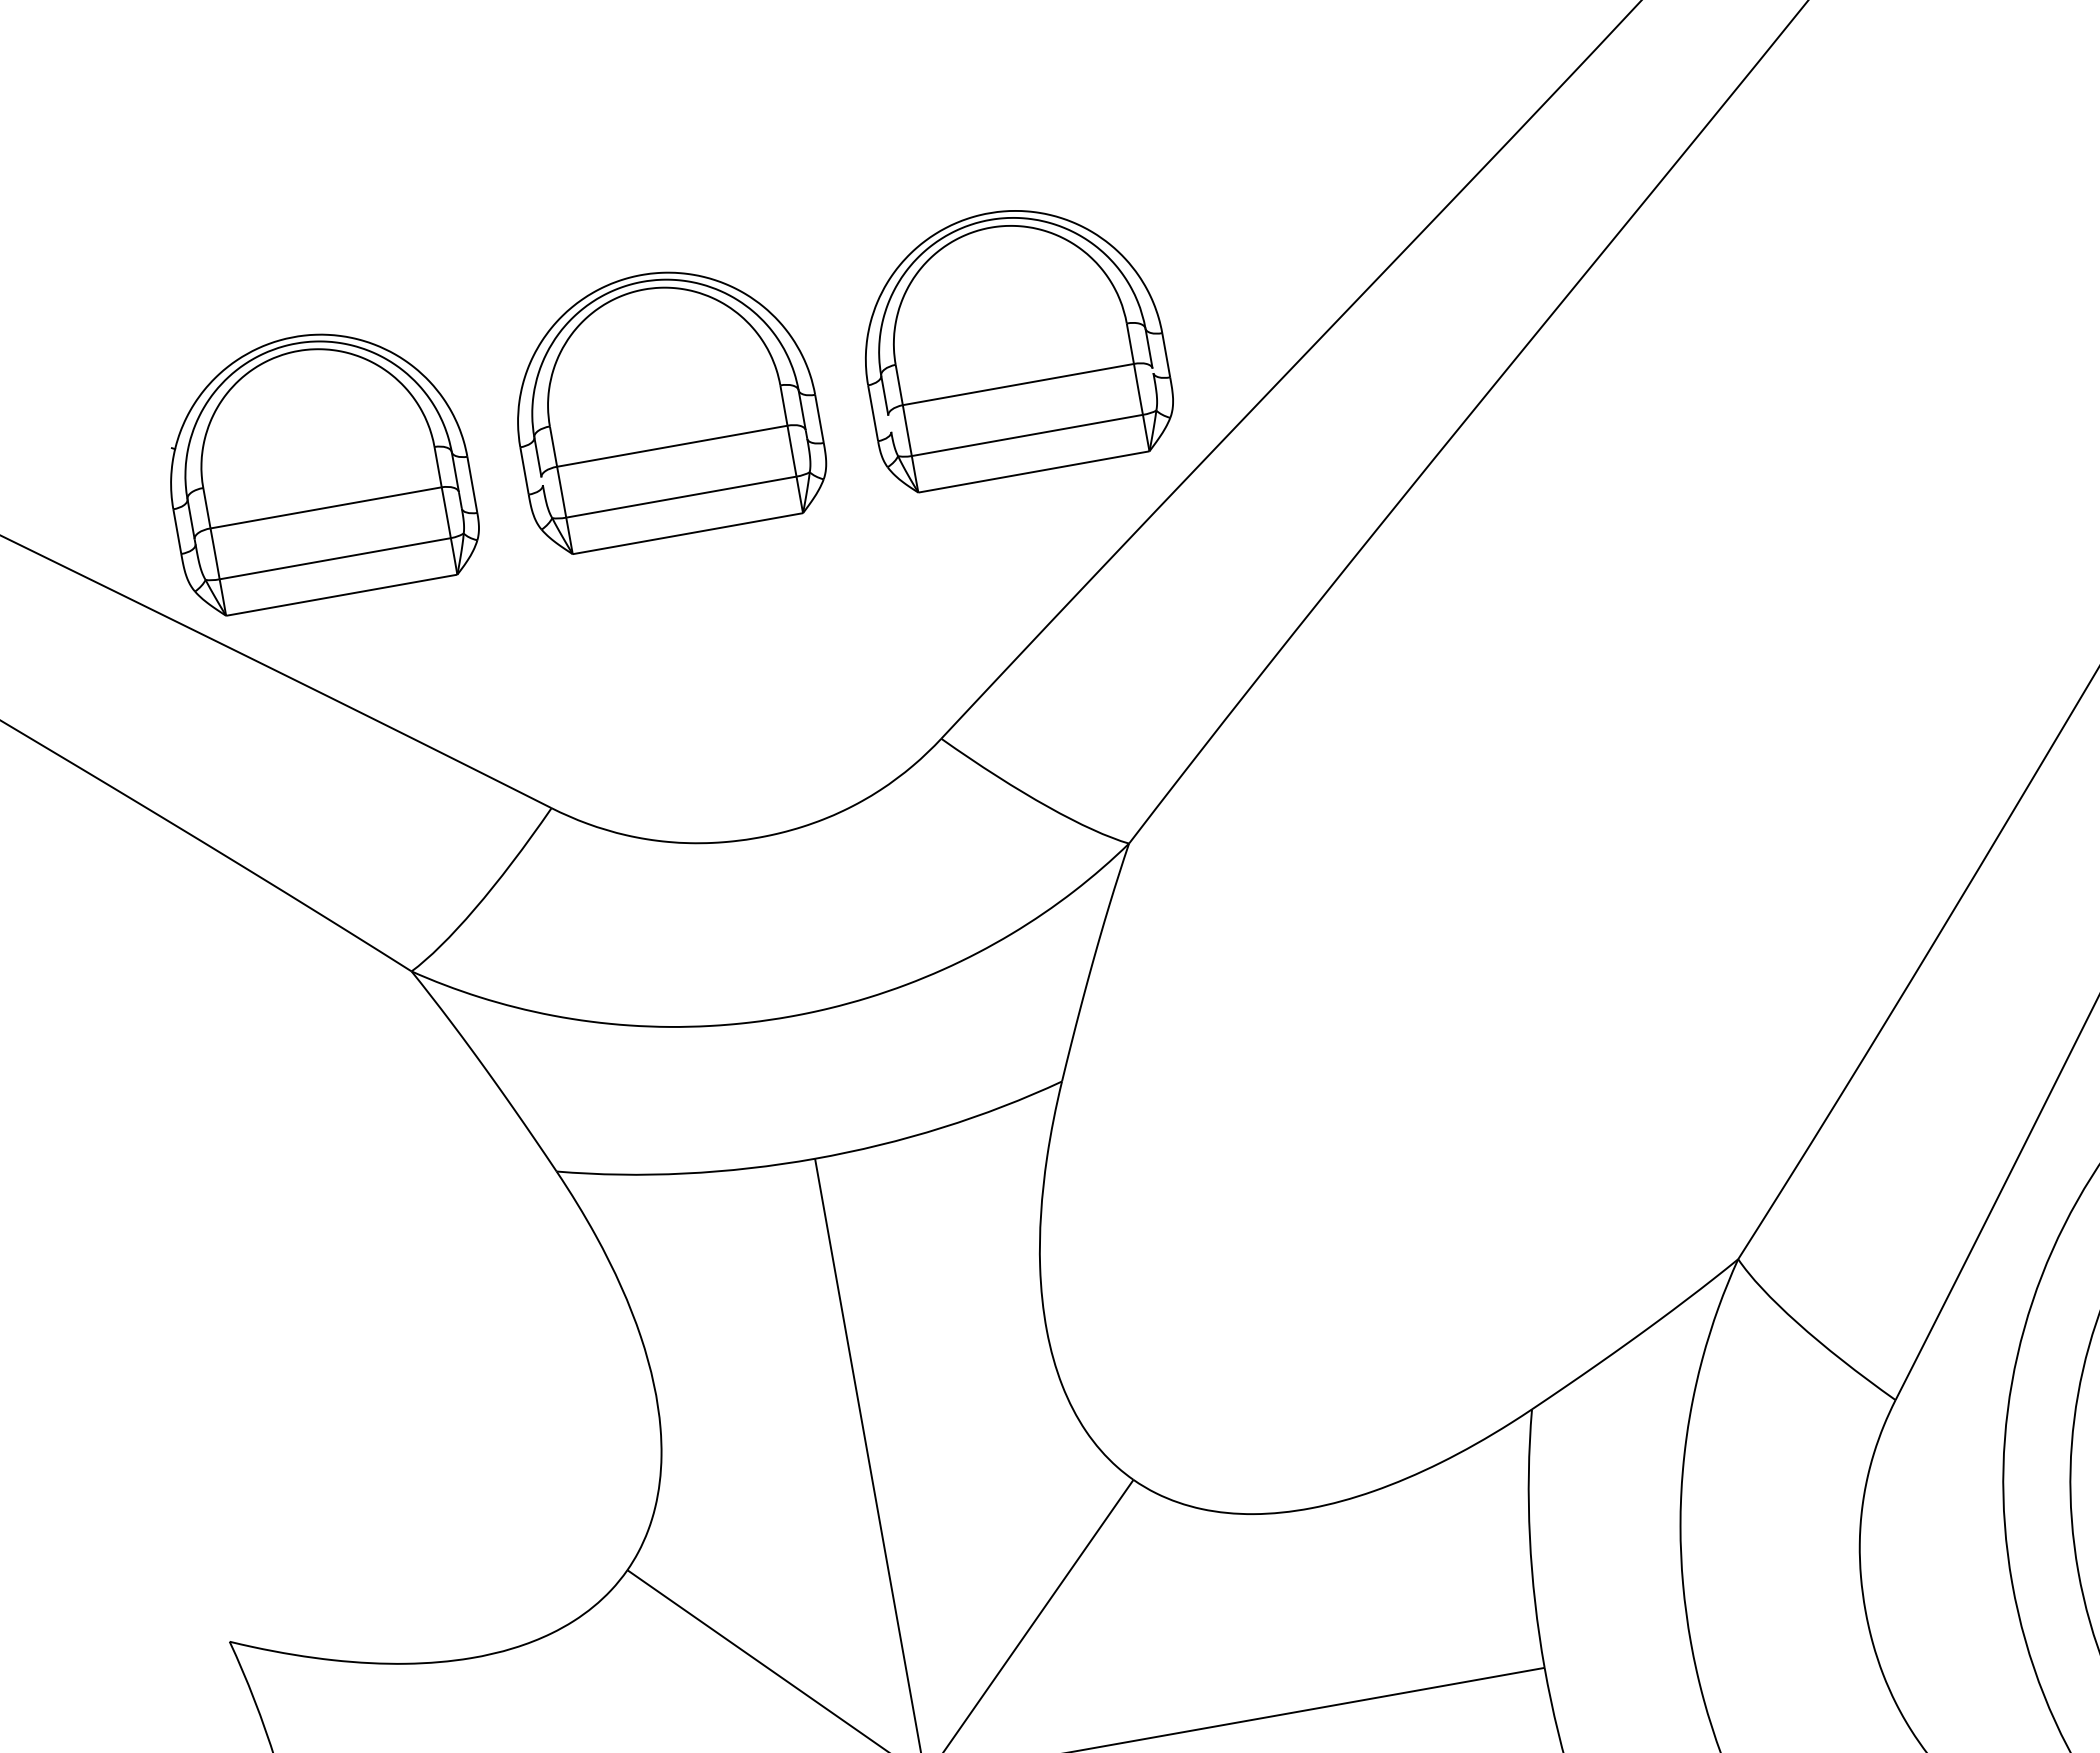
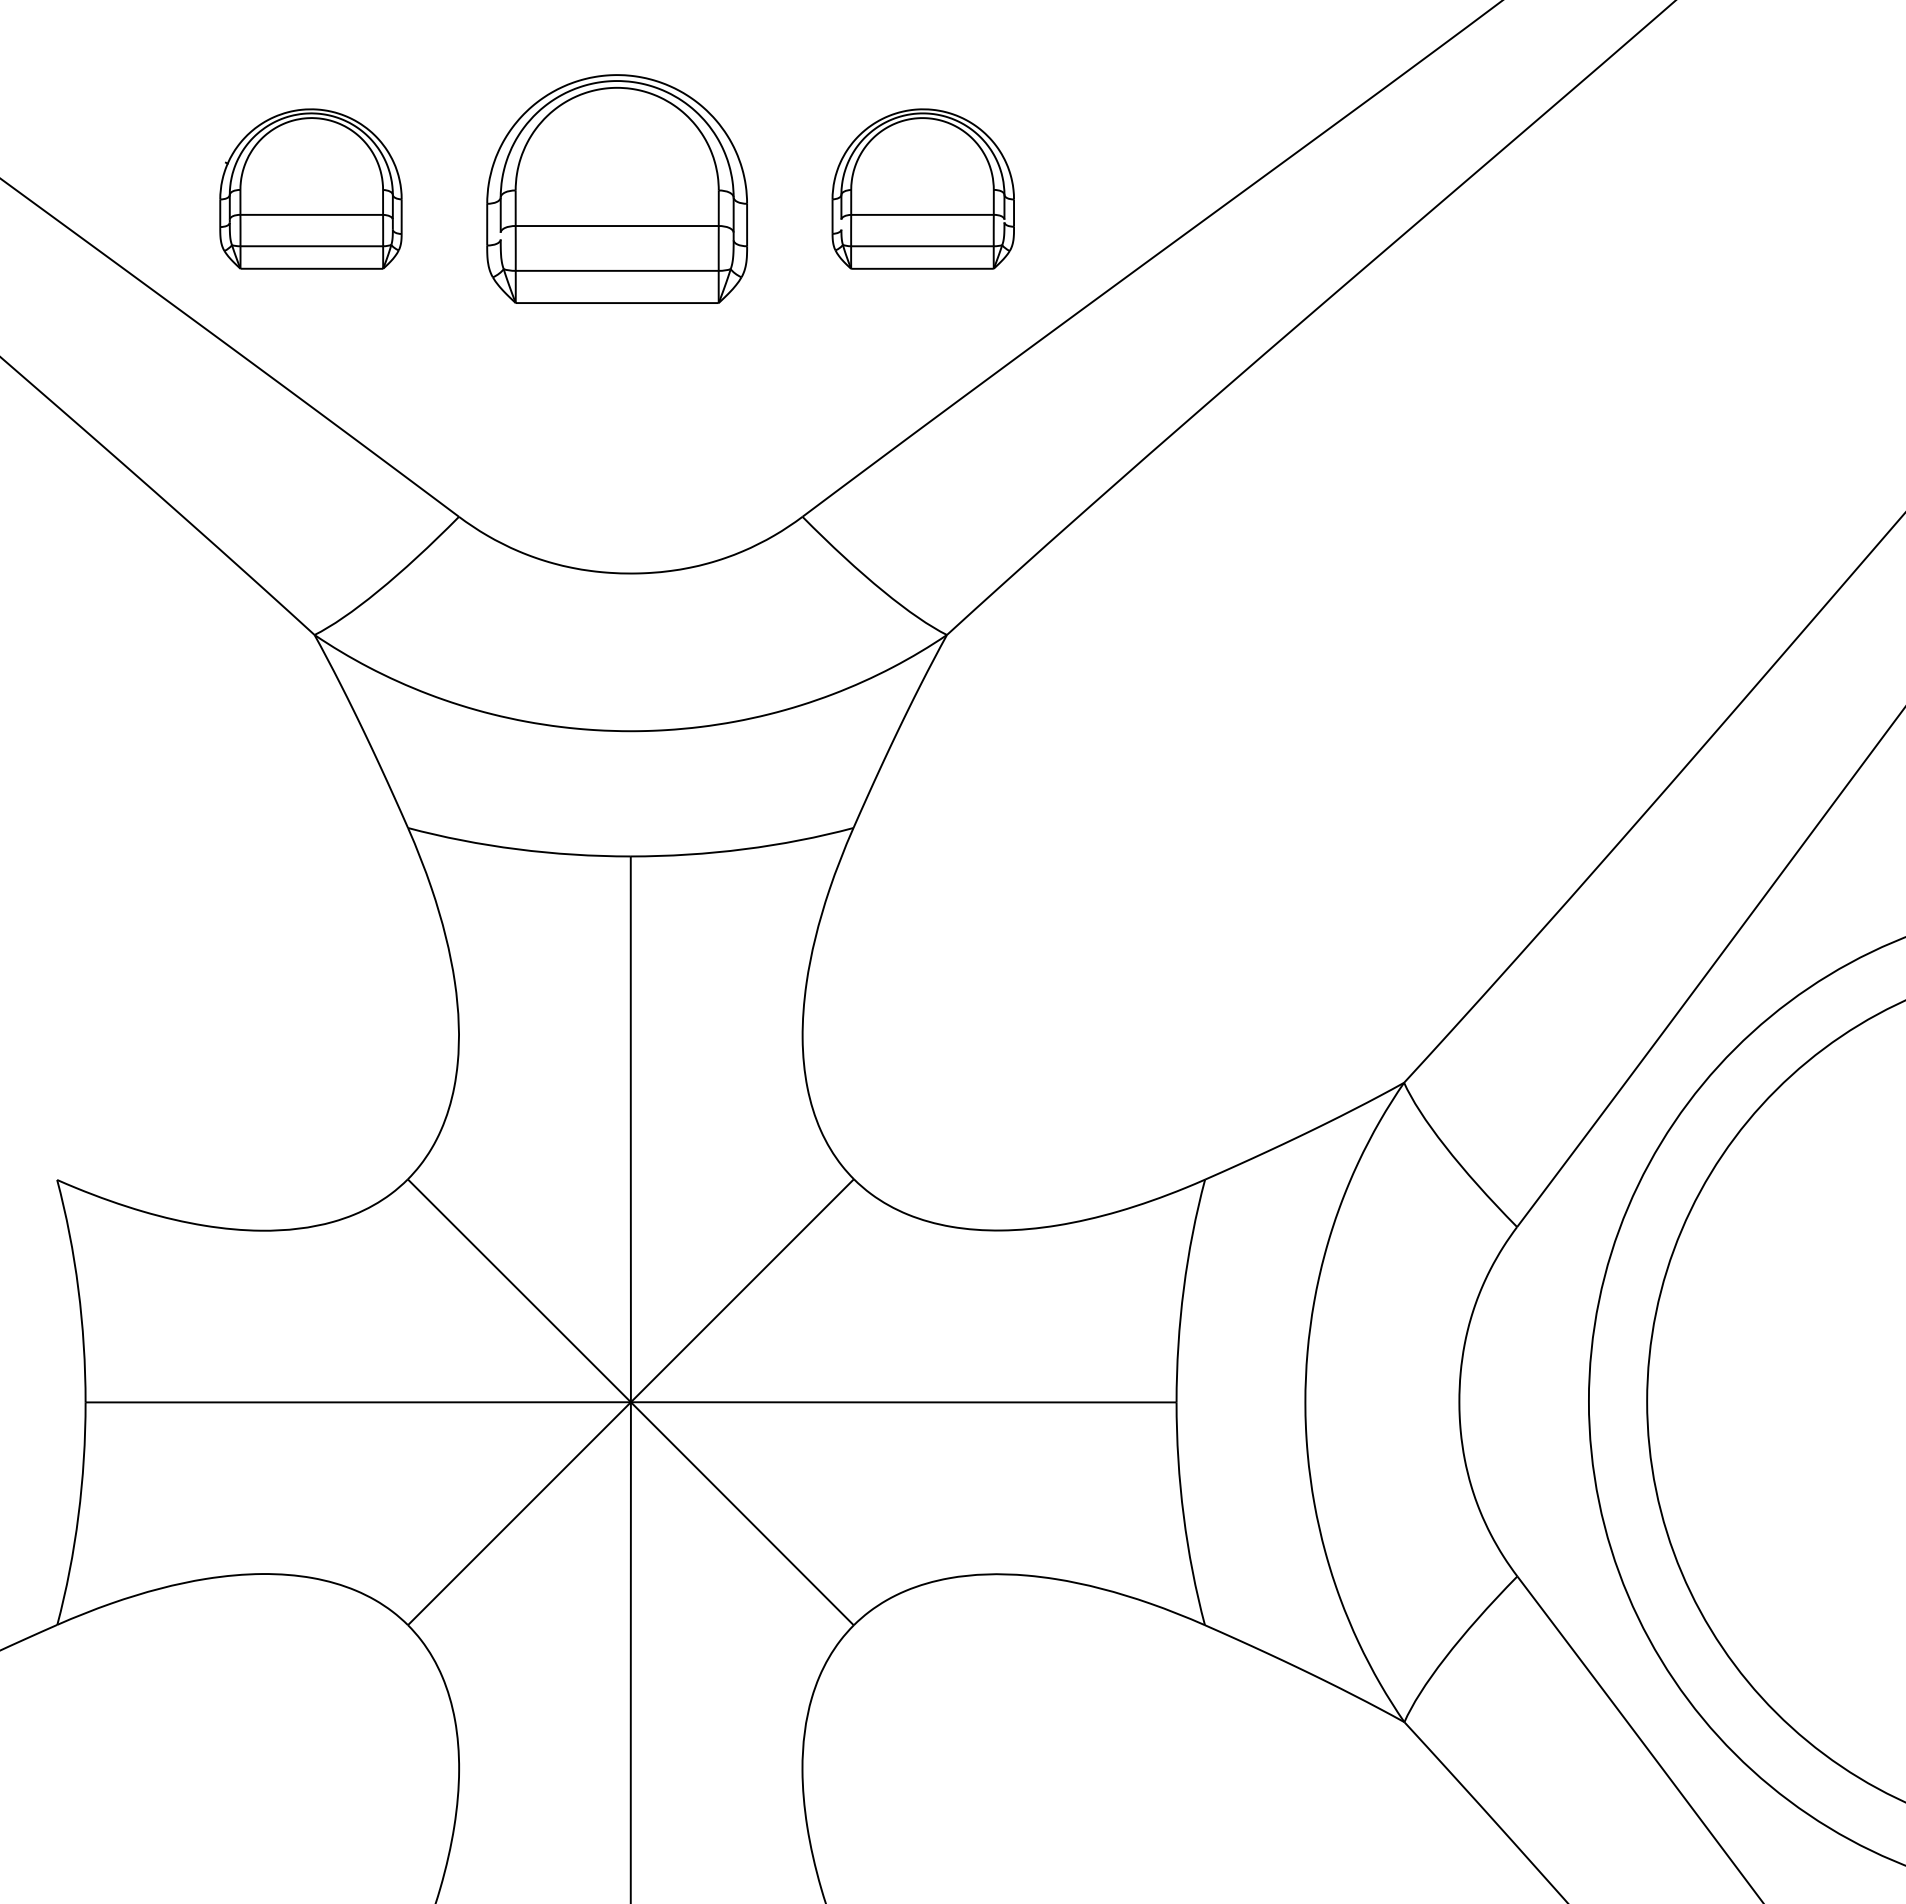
part: (1011, 342) -> (922, 188), size x0.7
part: (316, 465) -> (310, 188), size x0.7

